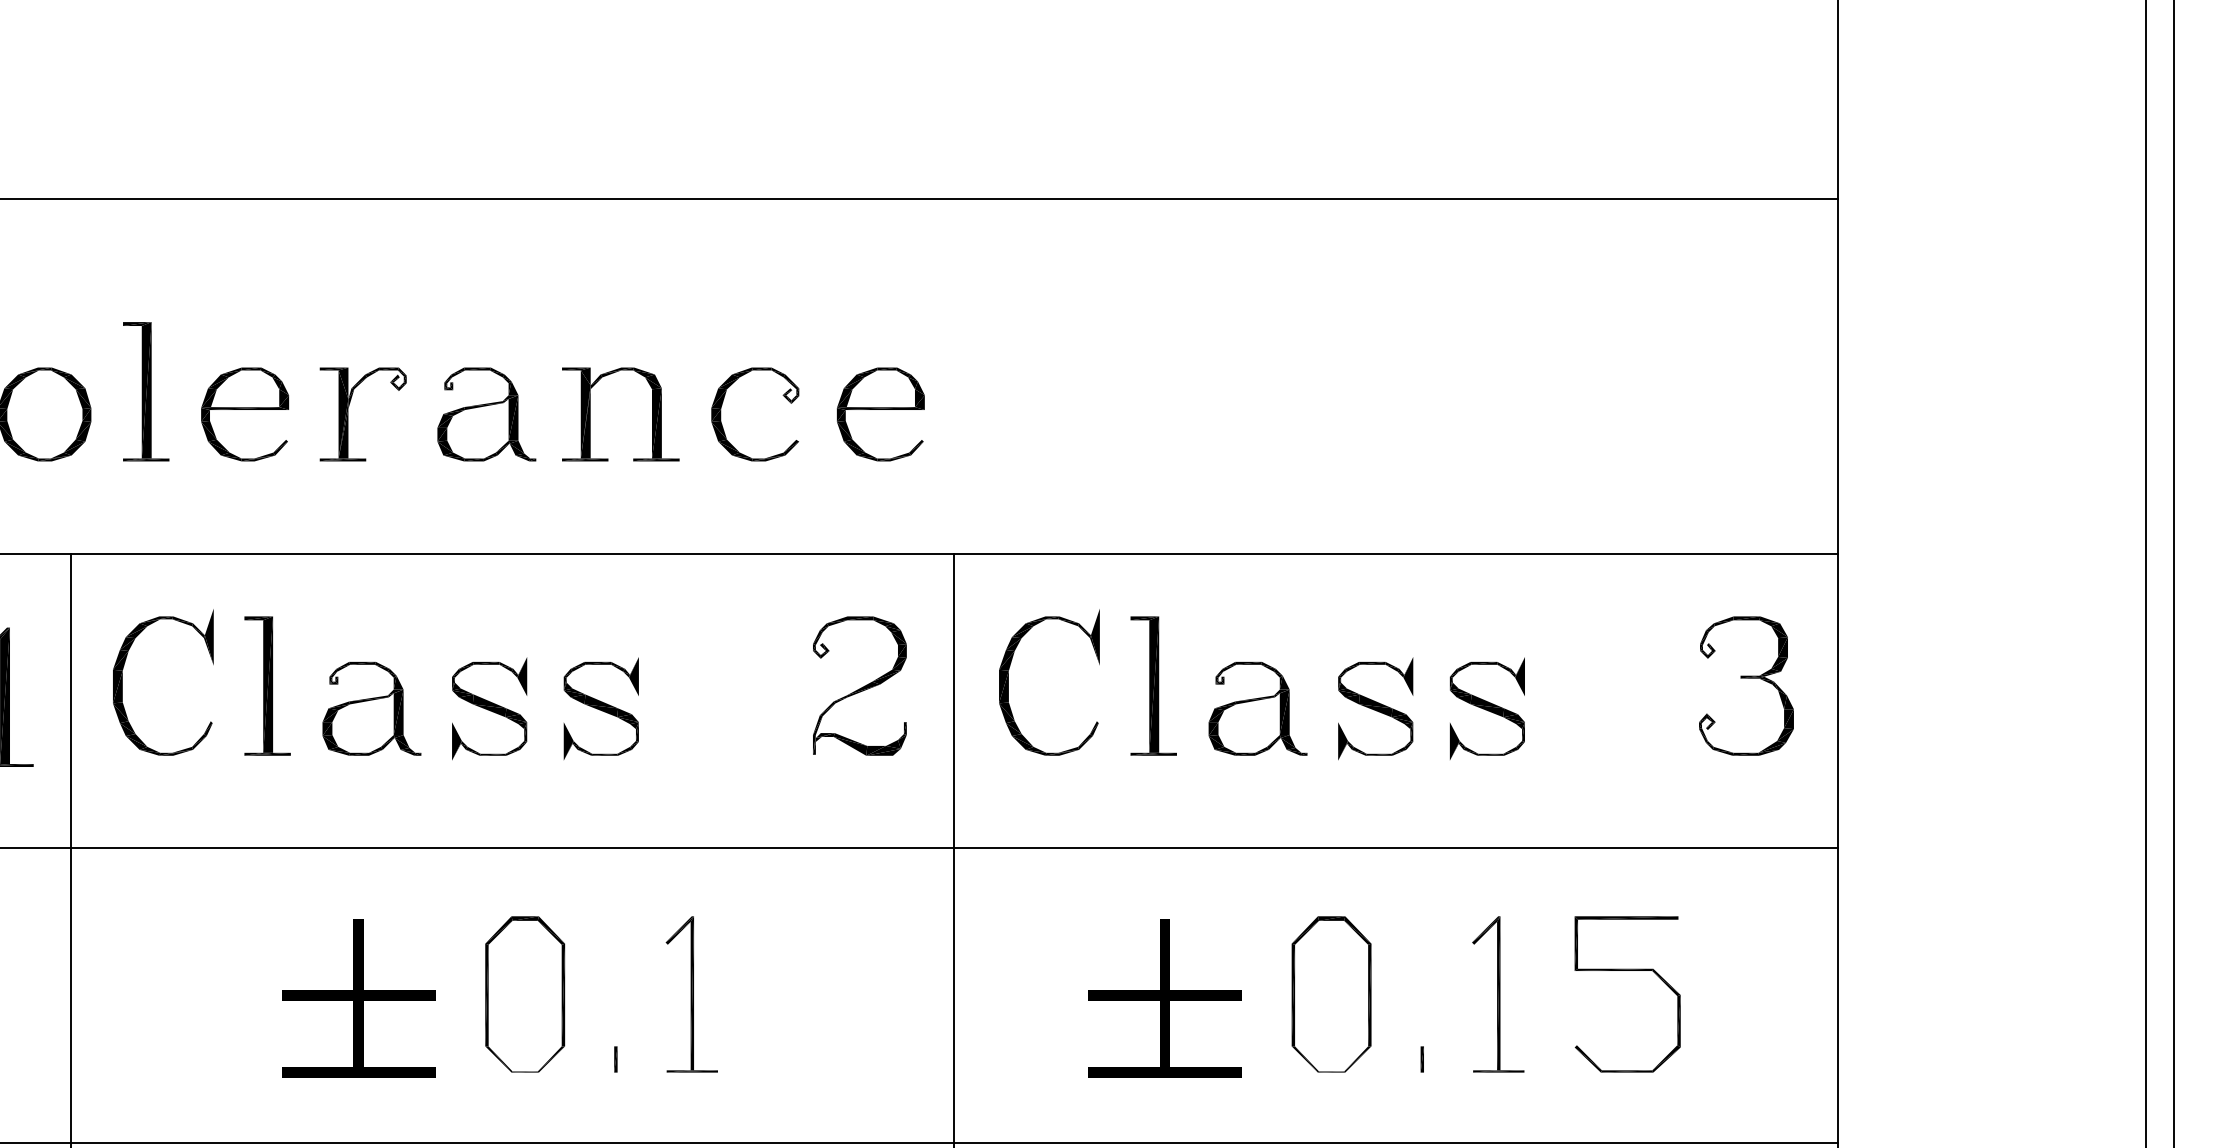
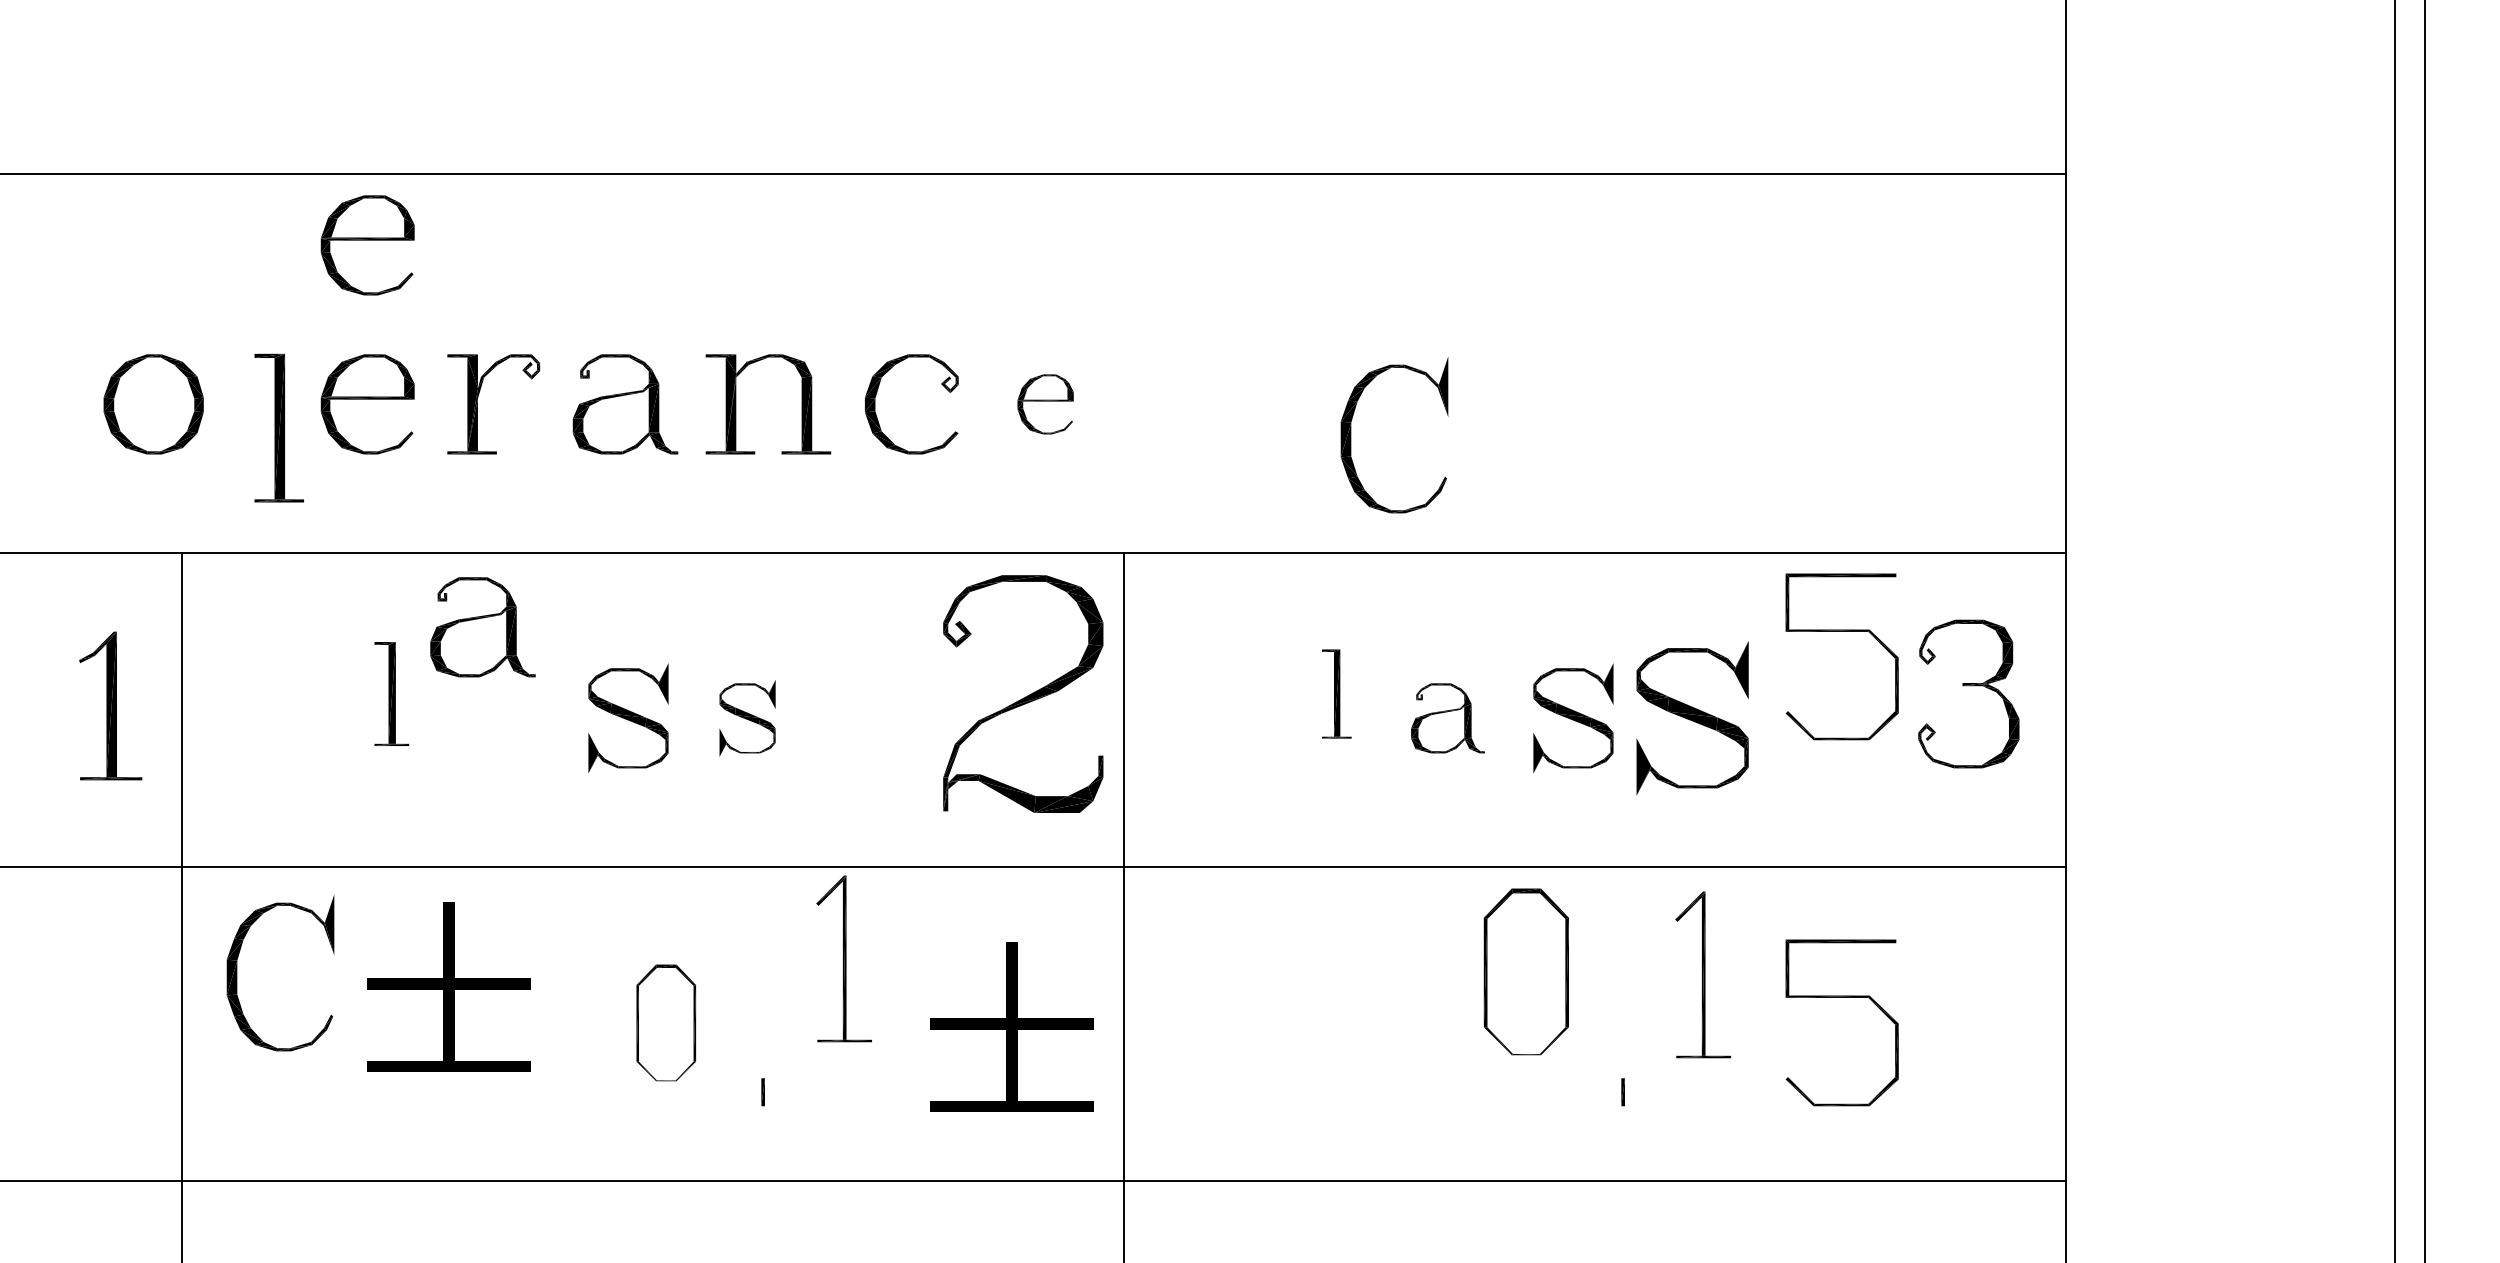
part: (244, 265) -> (367, 245), added
part: (145, 391) -> (278, 427), moved
part: (880, 414) -> (1045, 404), size x0.6
part: (1627, 627) -> (1841, 631), added
part: (122, 682) -> (237, 973), moved
part: (1009, 682) -> (1351, 435), moved
part: (267, 685) -> (391, 693), size x0.7
part: (860, 685) -> (1023, 693), size x1.6
part: (1153, 685) -> (1336, 693), size x0.6
part: (371, 709) -> (482, 627), moved
part: (601, 709) -> (747, 718), size x0.7
part: (1257, 709) -> (1447, 718), size x0.7
part: (1487, 709) -> (1692, 718), size x1.4
part: (524, 994) -> (665, 1022), size x0.7
part: (691, 994) -> (843, 958), moved
part: (1330, 994) -> (1525, 971), moved
part: (1497, 994) -> (1702, 974), moved
part: (358, 997) -> (448, 986), moved
part: (1164, 997) -> (1011, 1026), moved

